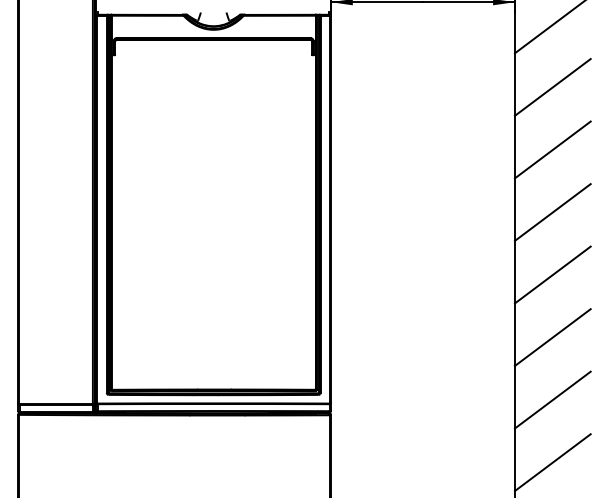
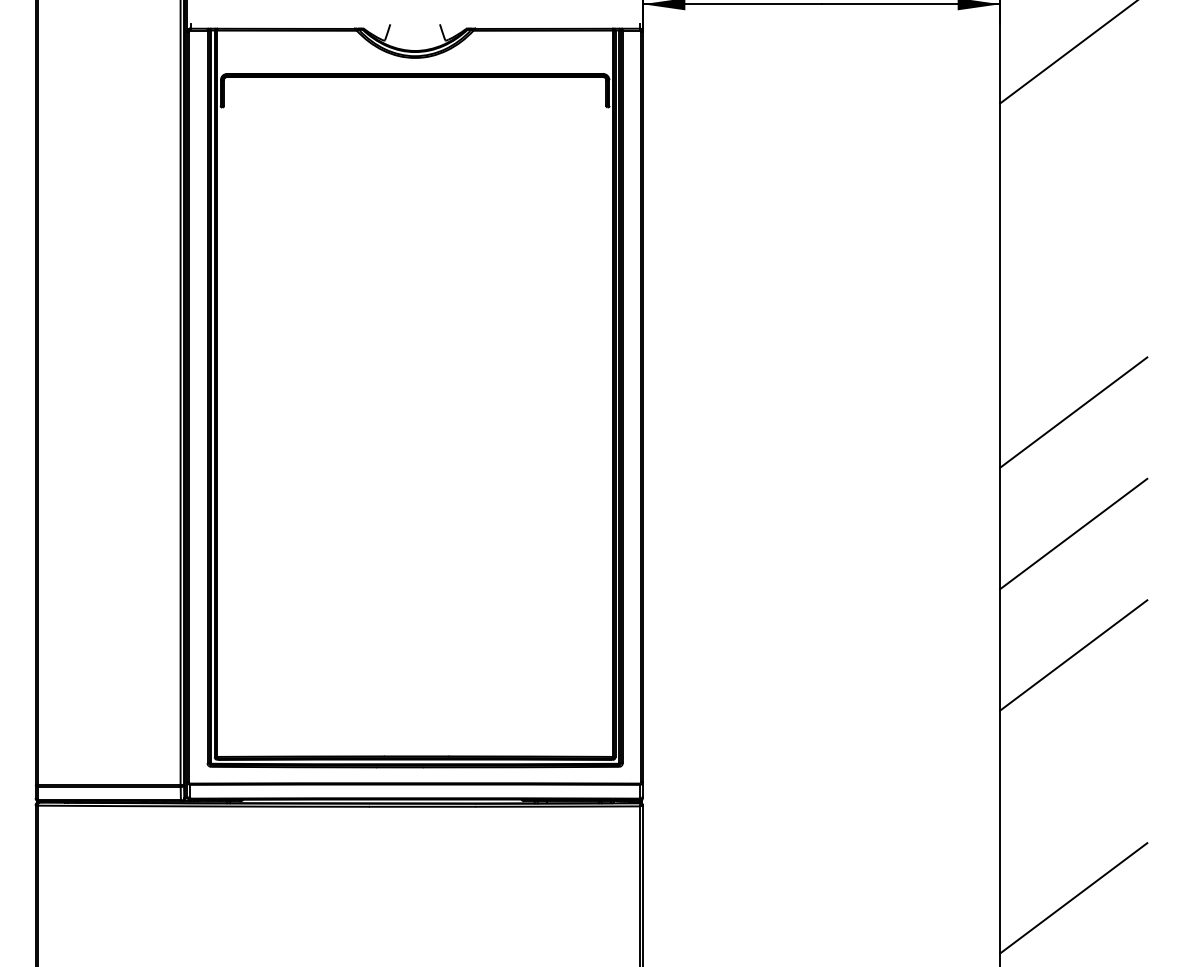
line: (552, 87) -> (1073, 169), removed
line: (552, 149) -> (1073, 290), removed
line: (552, 399) -> (1073, 775), removed

